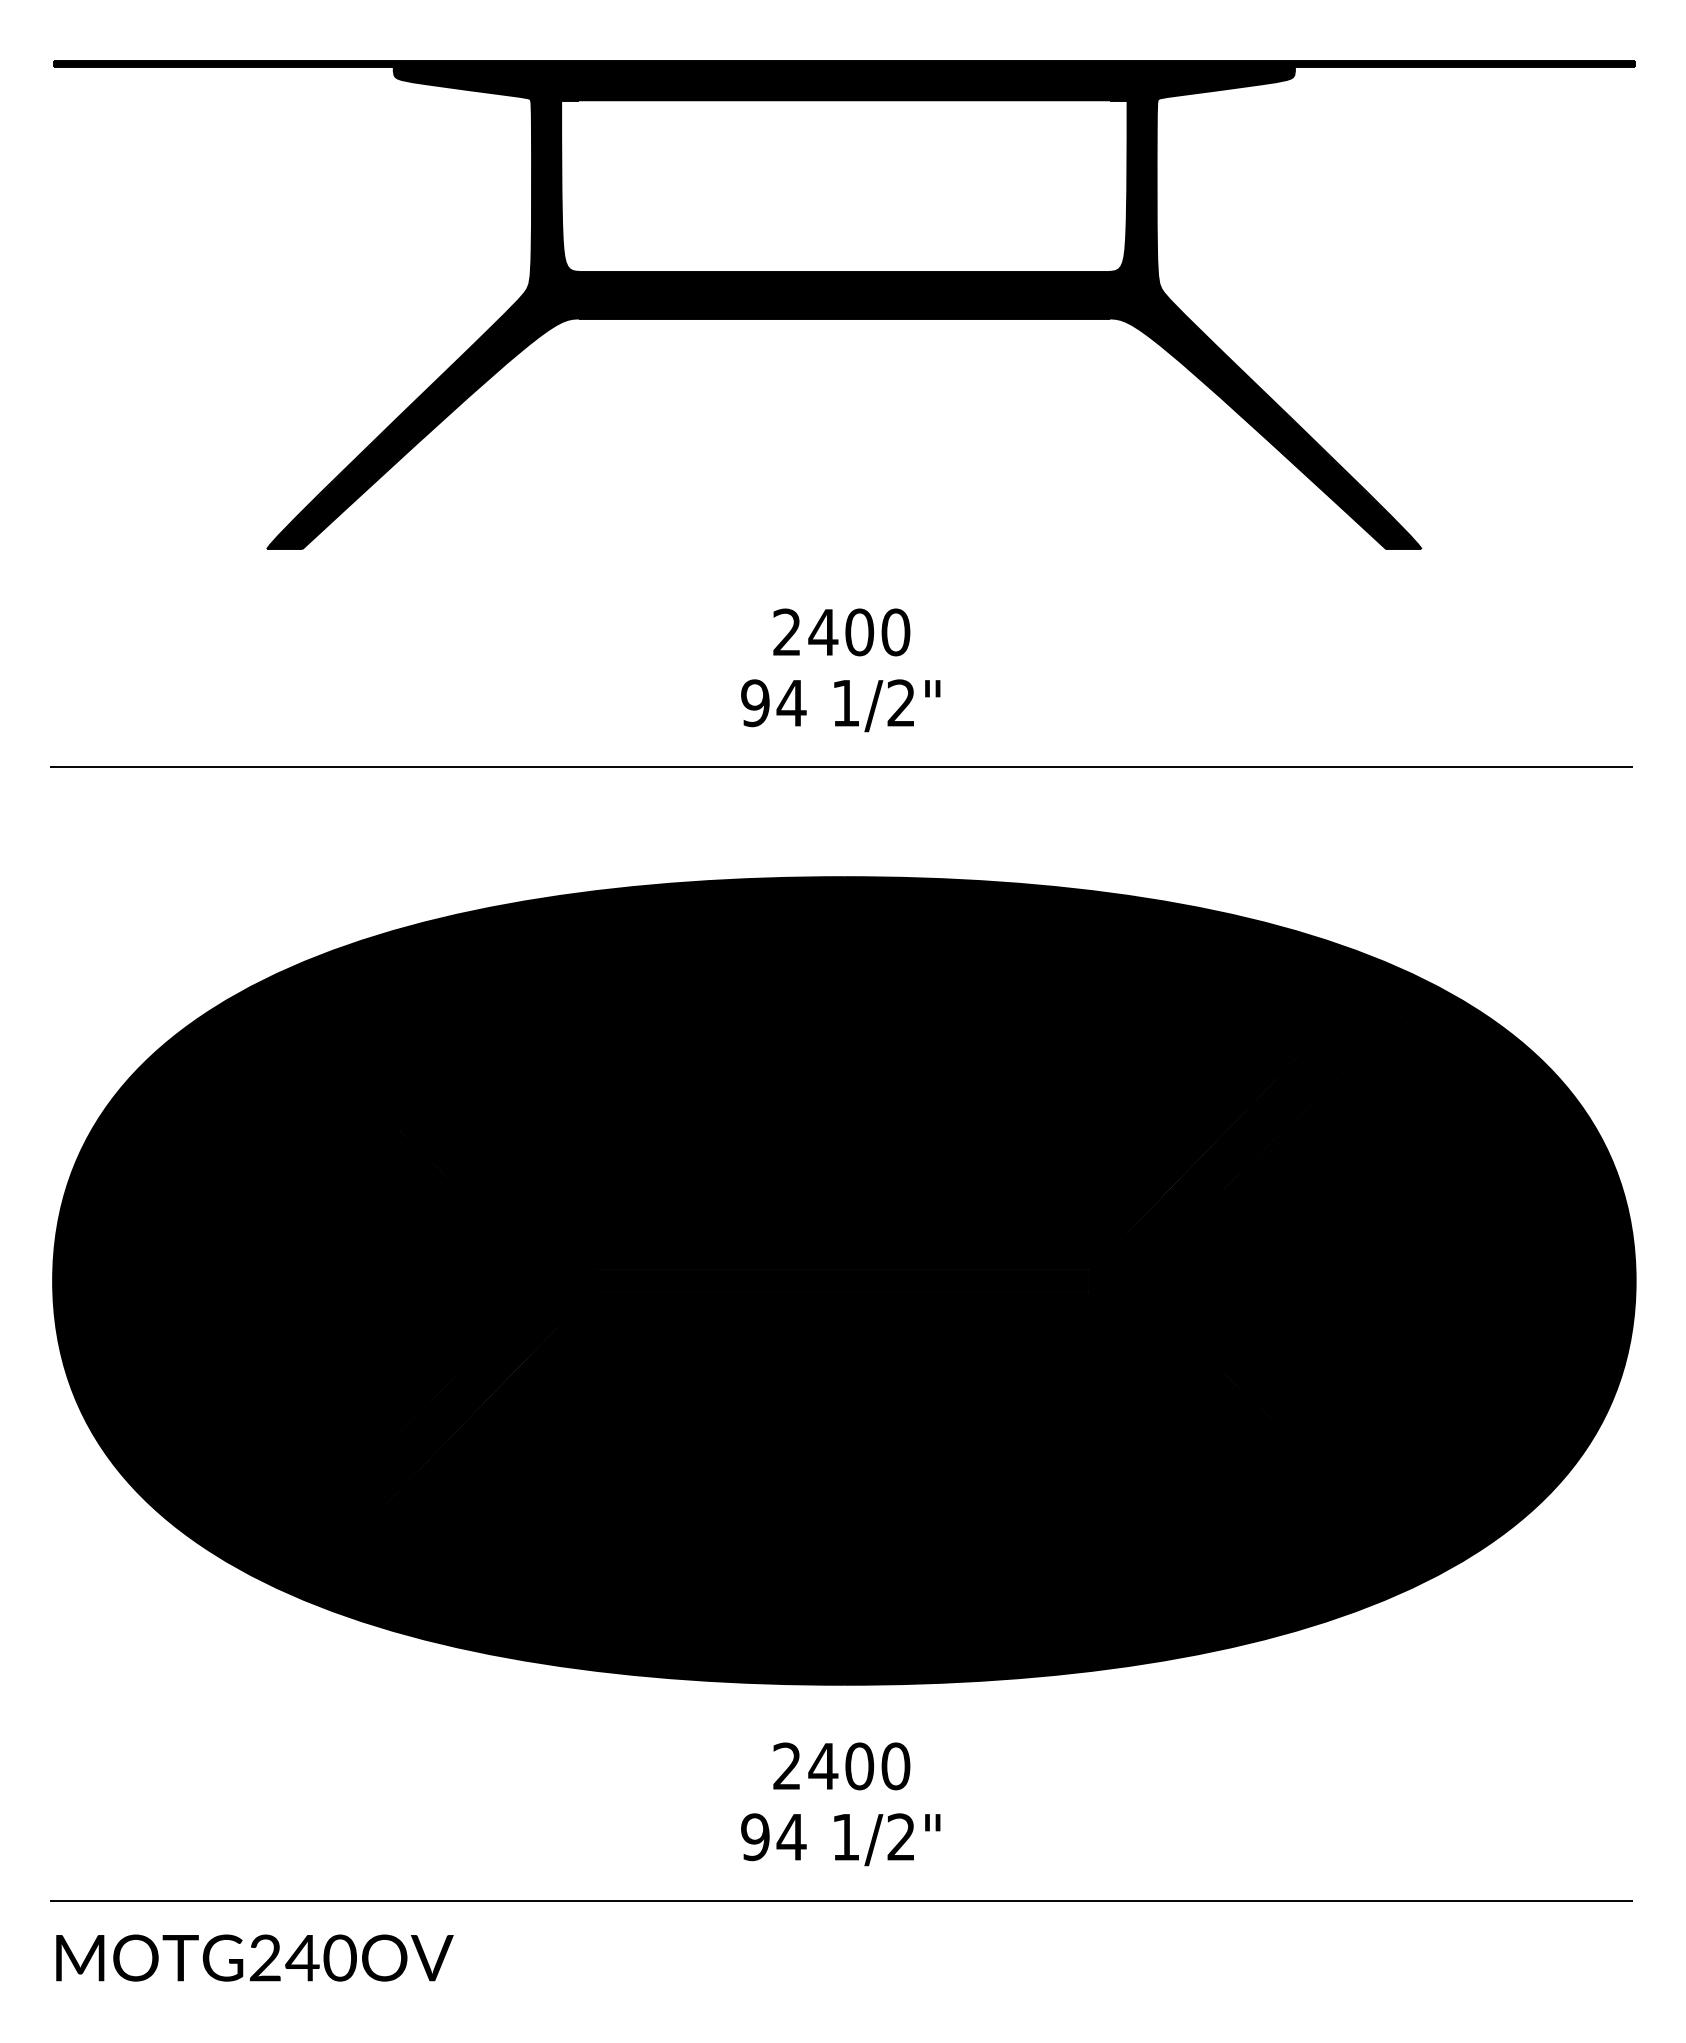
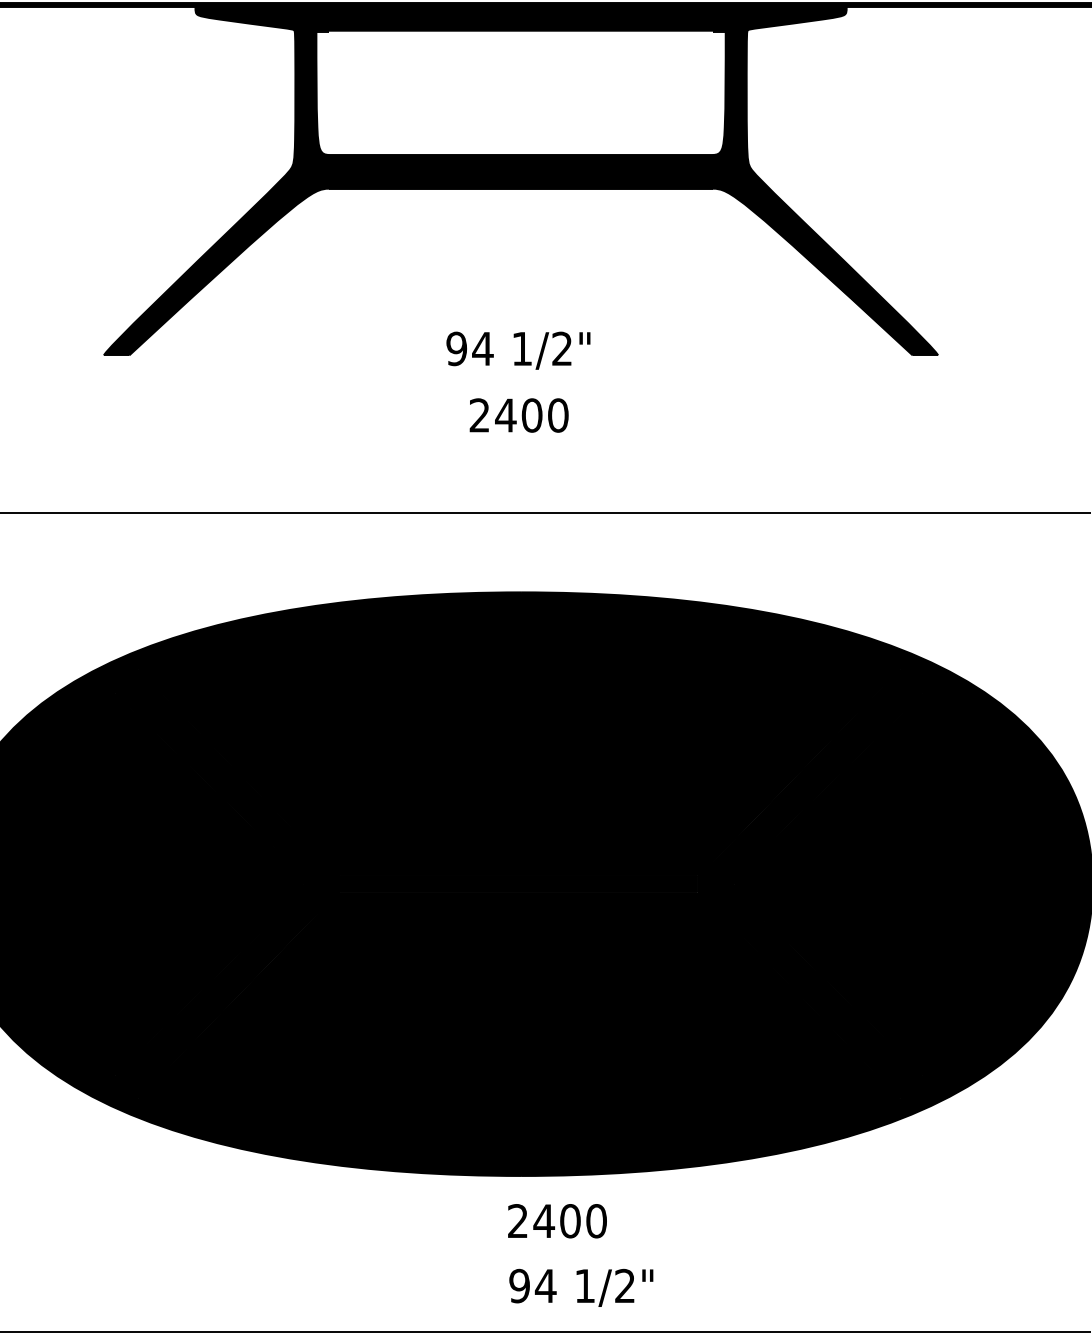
text: (840, 705) -> (518, 350), moved
text: (841, 1766) -> (557, 1221), moved
text: (840, 1839) -> (581, 1287), moved

